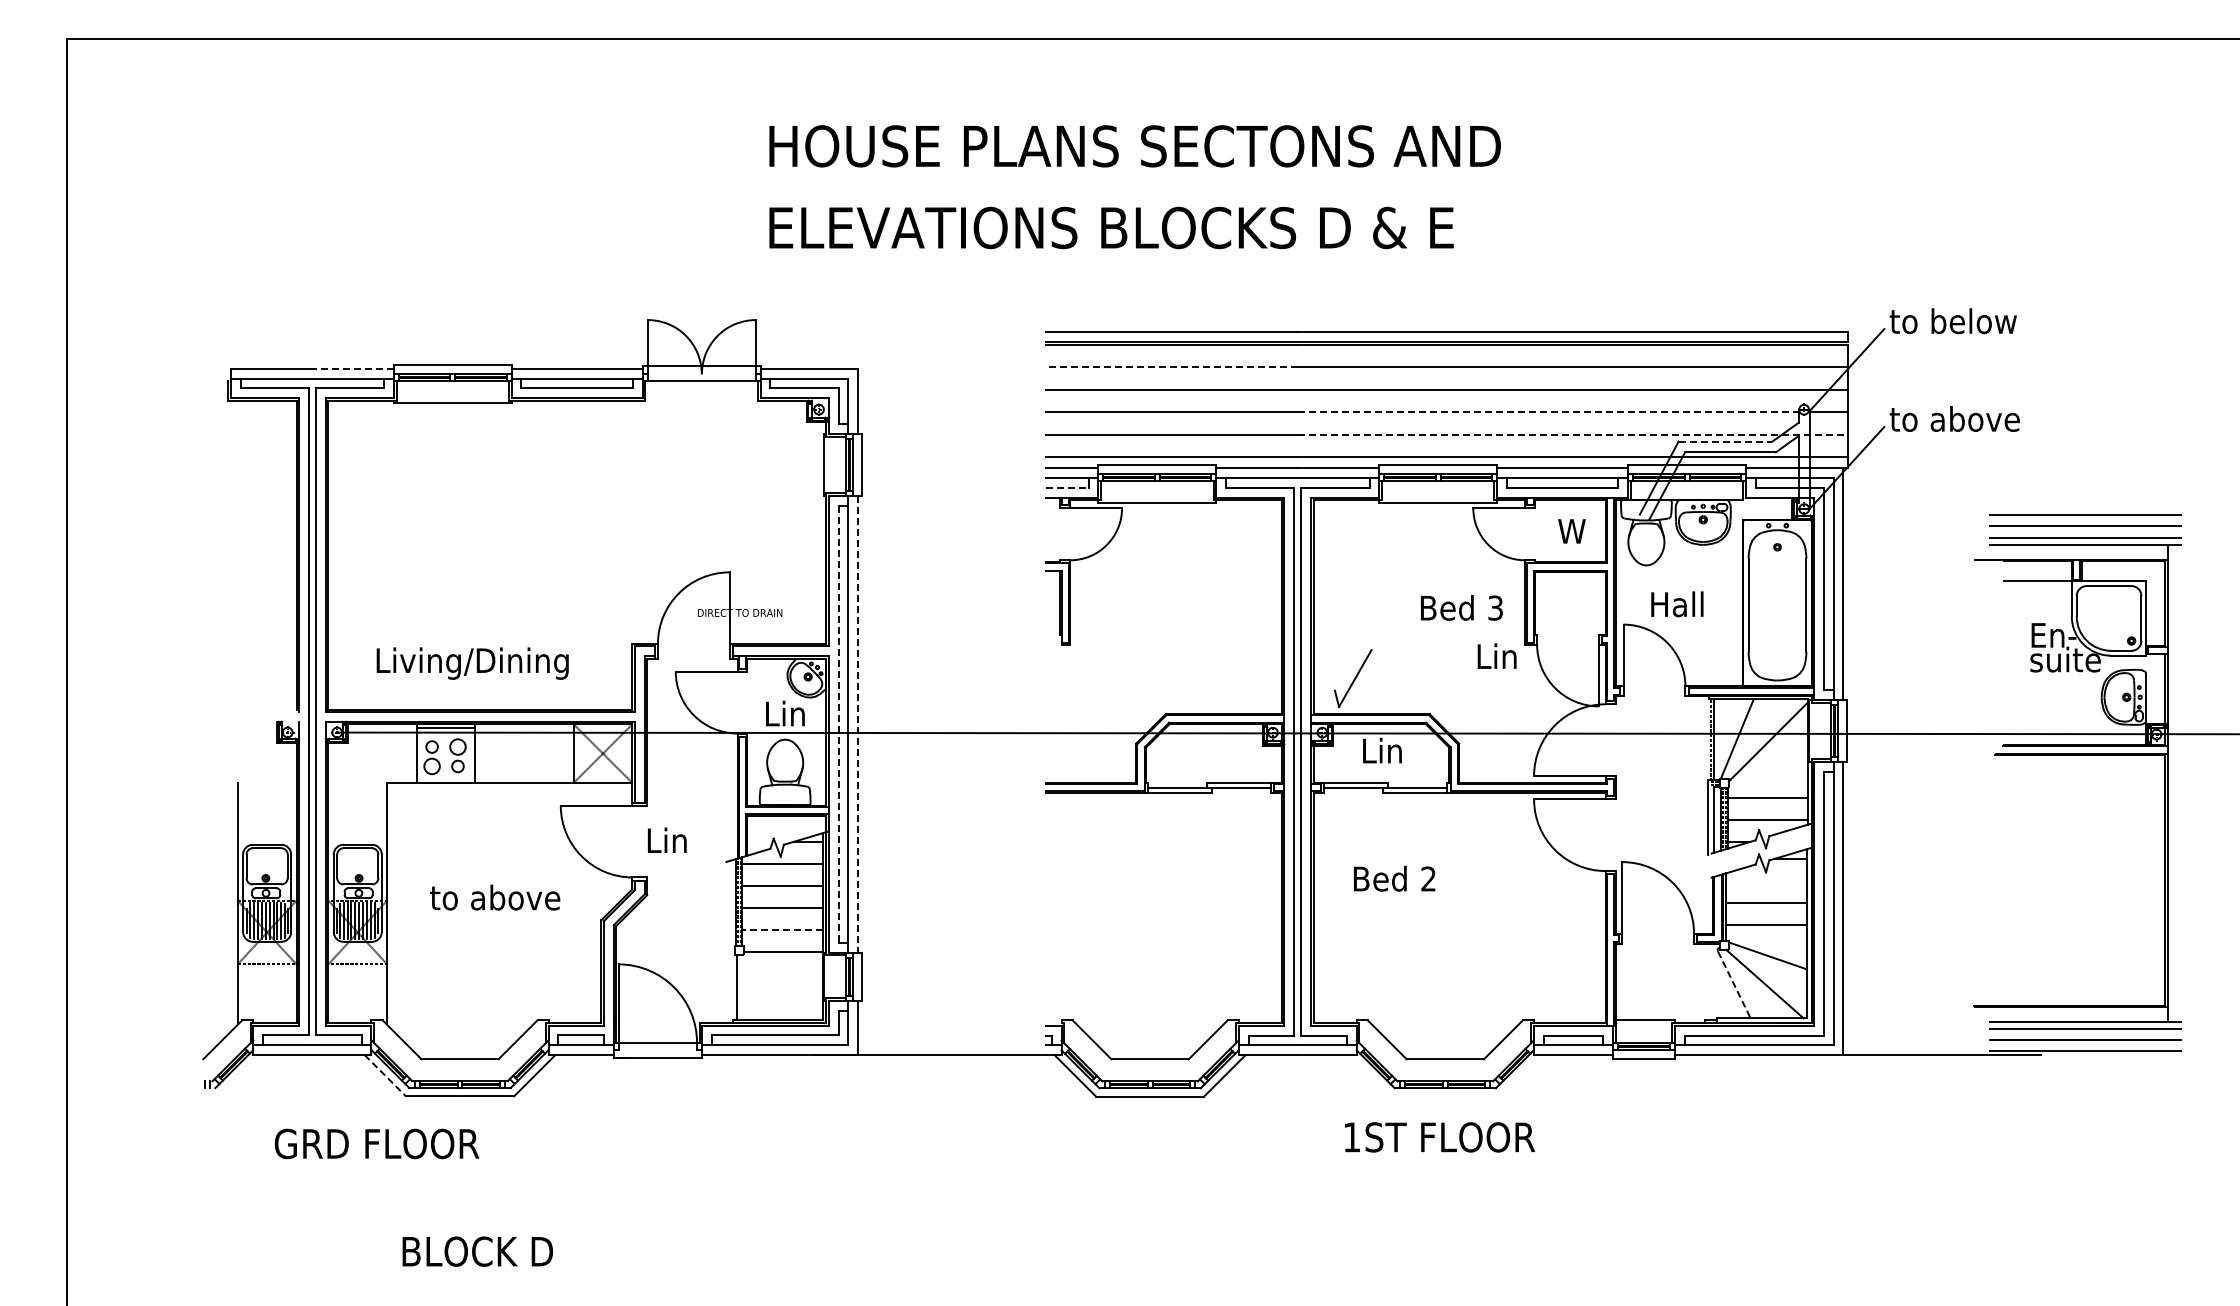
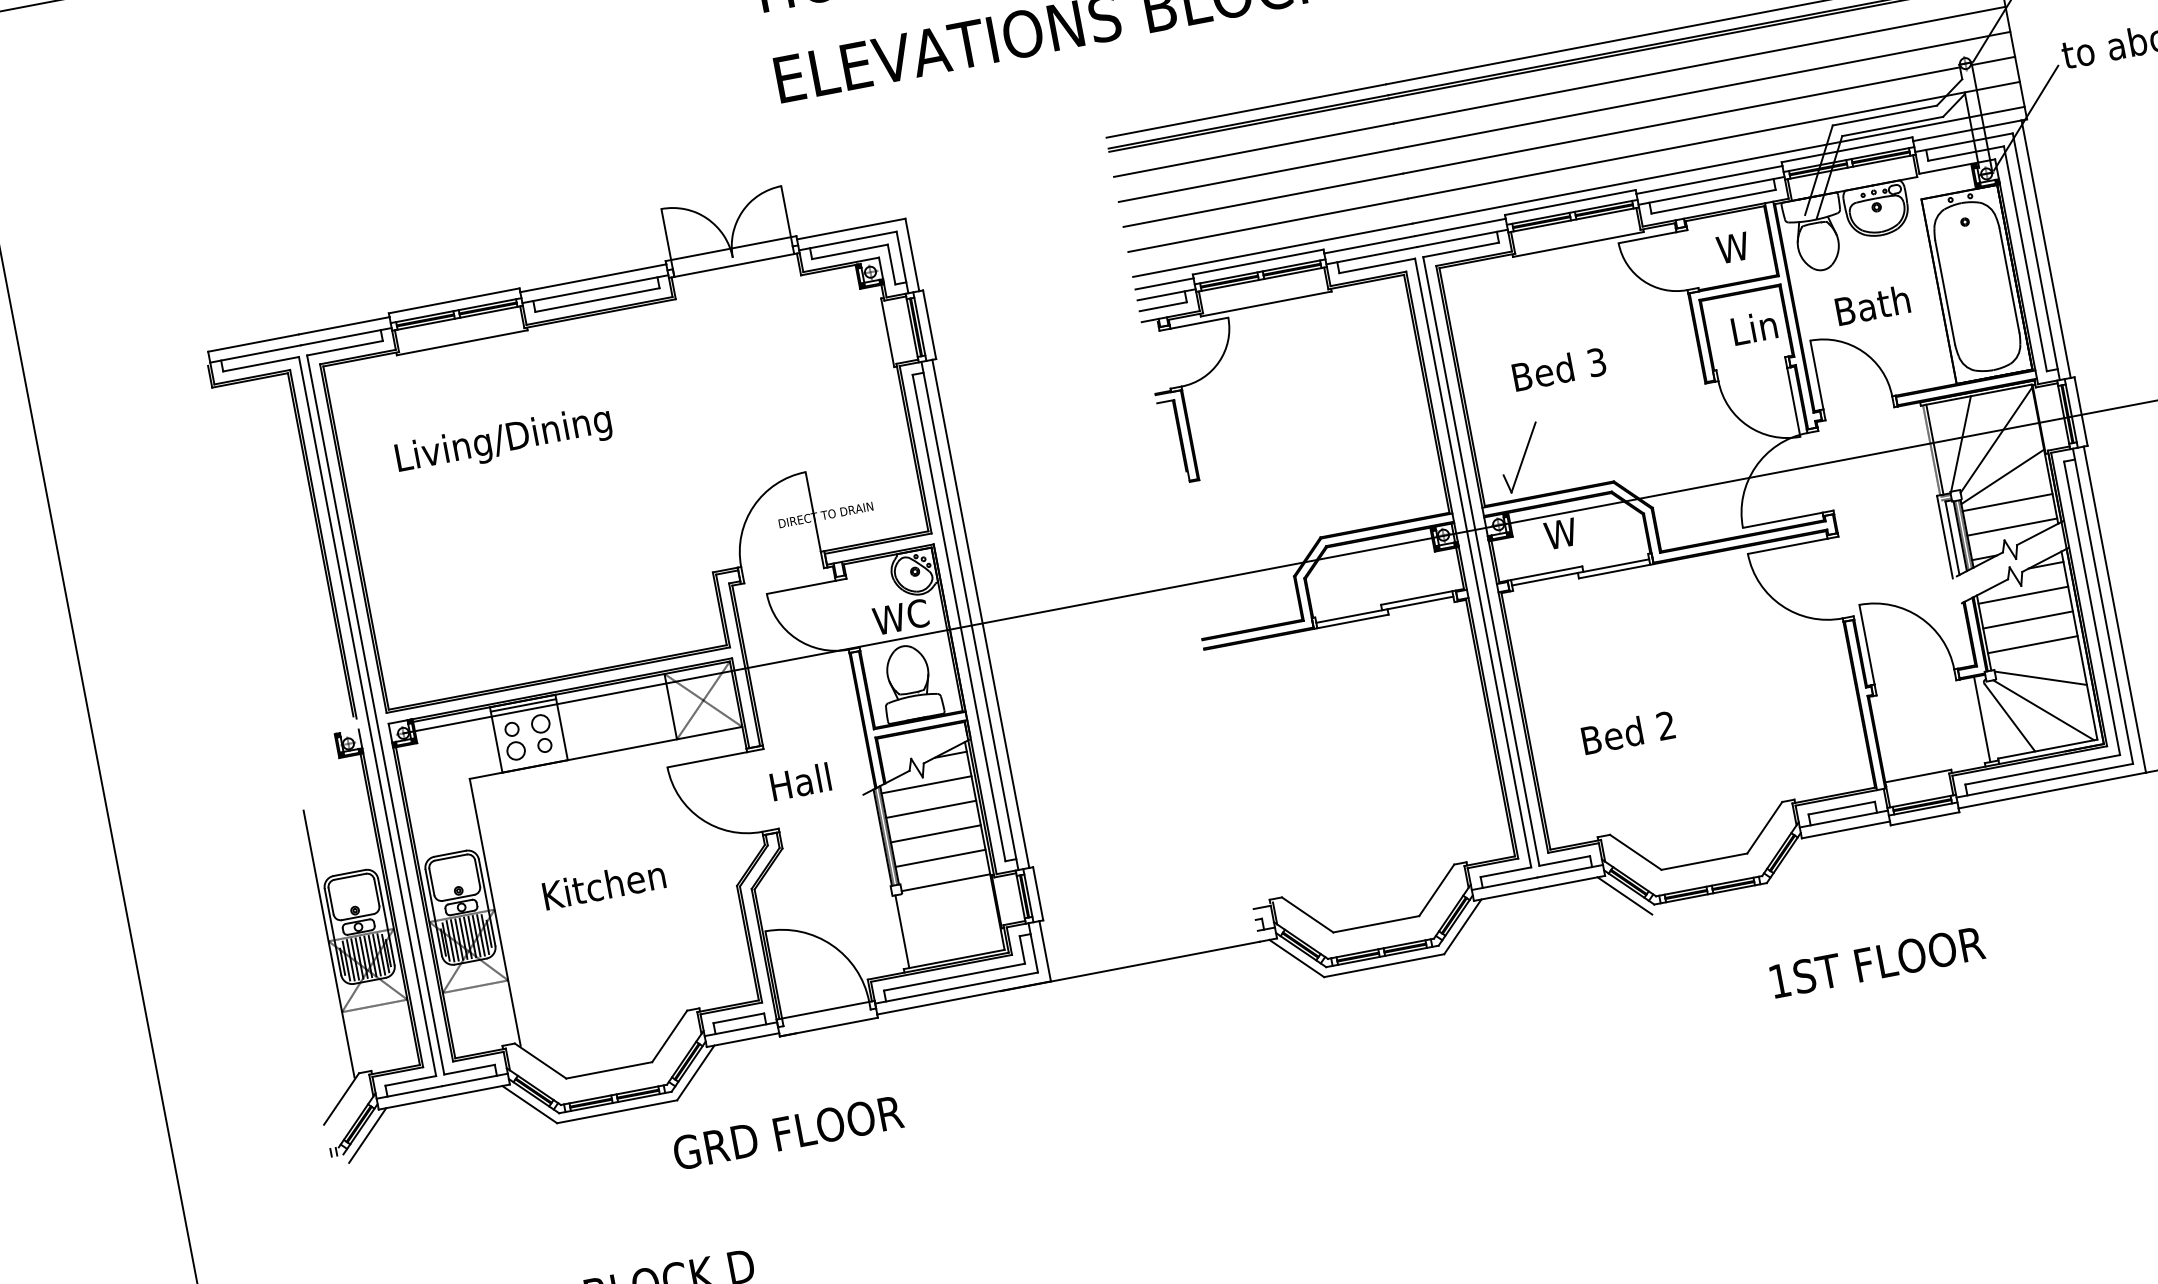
line: (1171, 367) -> (1253, 150), dashed -> solid
line: (353, 368) -> (344, 325), dashed -> solid
line: (1548, 412) -> (1681, 120), dashed -> solid
line: (1573, 434) -> (1714, 140), dashed -> solid
line: (1725, 441) -> (1884, 115), dashed -> solid
line: (1067, 487) -> (1163, 306), dashed -> solid
text: (1684, 604) -> (1873, 305), Hall -> Bath
text: (1461, 607) -> (1558, 368), moved
text: (1496, 655) -> (1753, 327), moved
text: (472, 663) -> (503, 441), moved
text: (788, 713) -> (901, 616), Lin -> WC
line: (838, 724) -> (958, 618), dashed -> solid
line: (858, 724) -> (981, 613), dashed -> solid
text: (1381, 750) -> (1567, 531), Lin -> W
line: (1767, 774) -> (2002, 476), added
text: (675, 840) -> (802, 781), Lin -> Hall
text: (1394, 878) -> (1628, 732), moved
line: (1766, 880) -> (2023, 594), added
text: (495, 897) -> (614, 883), to above -> Kitchen
line: (782, 929) -> (940, 857), dashed -> solid
line: (1710, 981) -> (1982, 718), added
line: (1734, 985) -> (2010, 718), dashed -> solid
line: (239, 1075) -> (367, 1135), added
line: (1370, 1075) -> (1624, 895), added
line: (385, 1076) -> (530, 1105), dashed -> solid
text: (1439, 1137) -> (1877, 962), moved
text: (376, 1143) -> (787, 1132), moved

